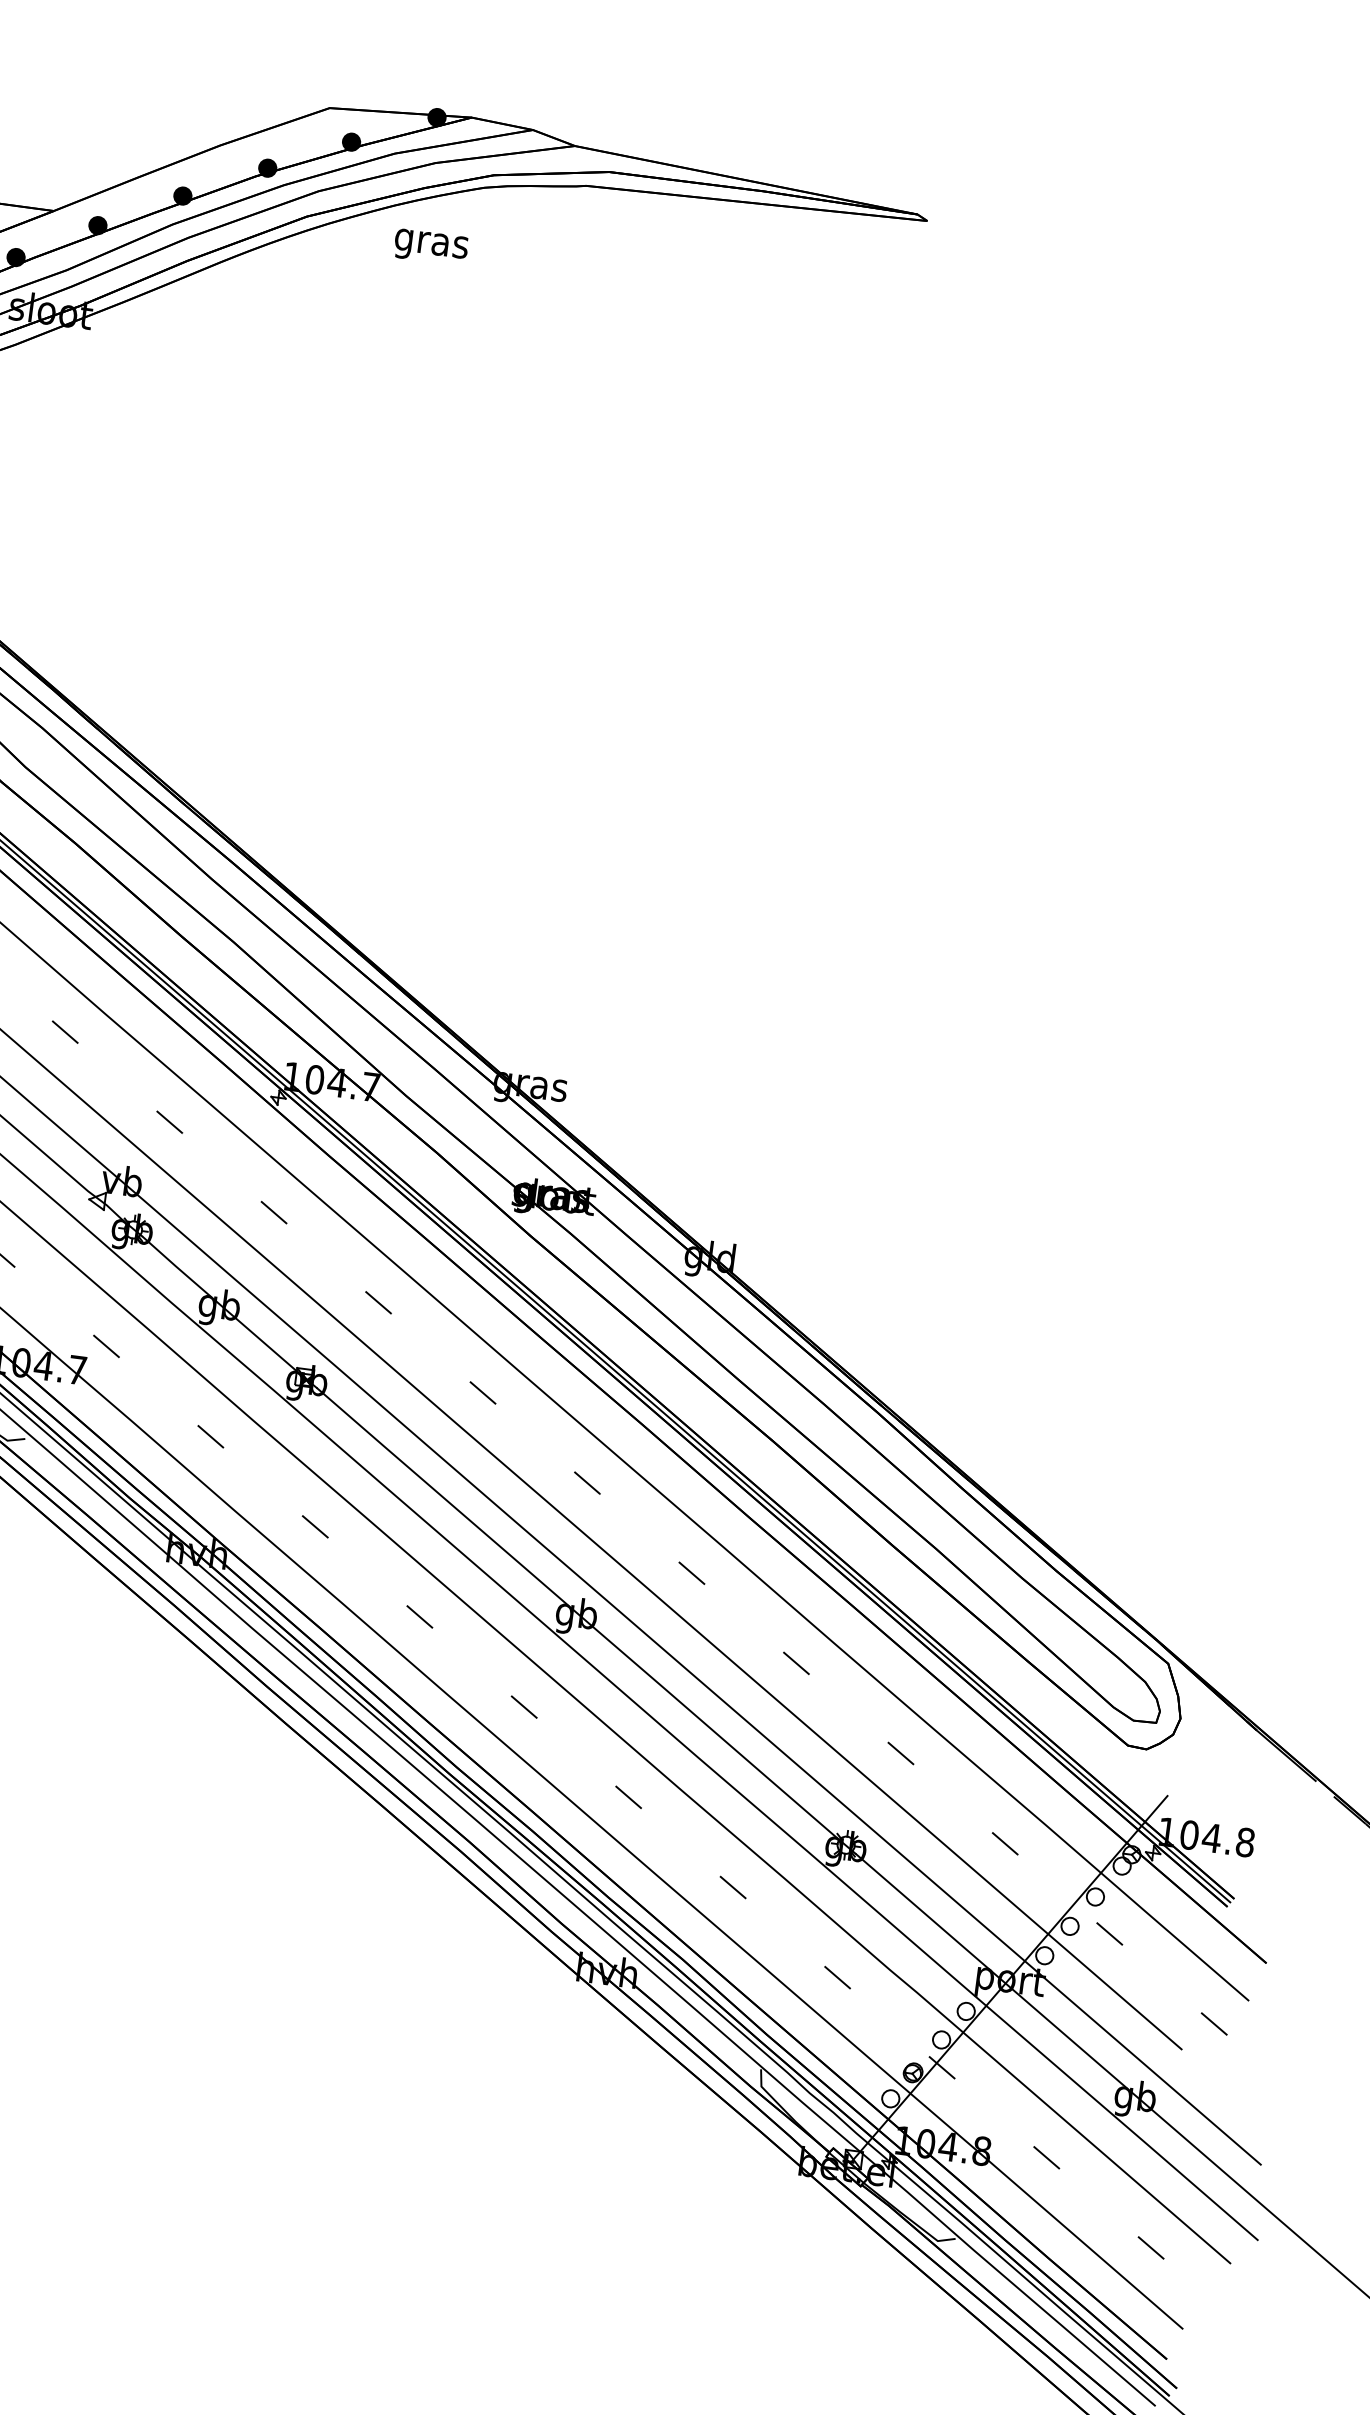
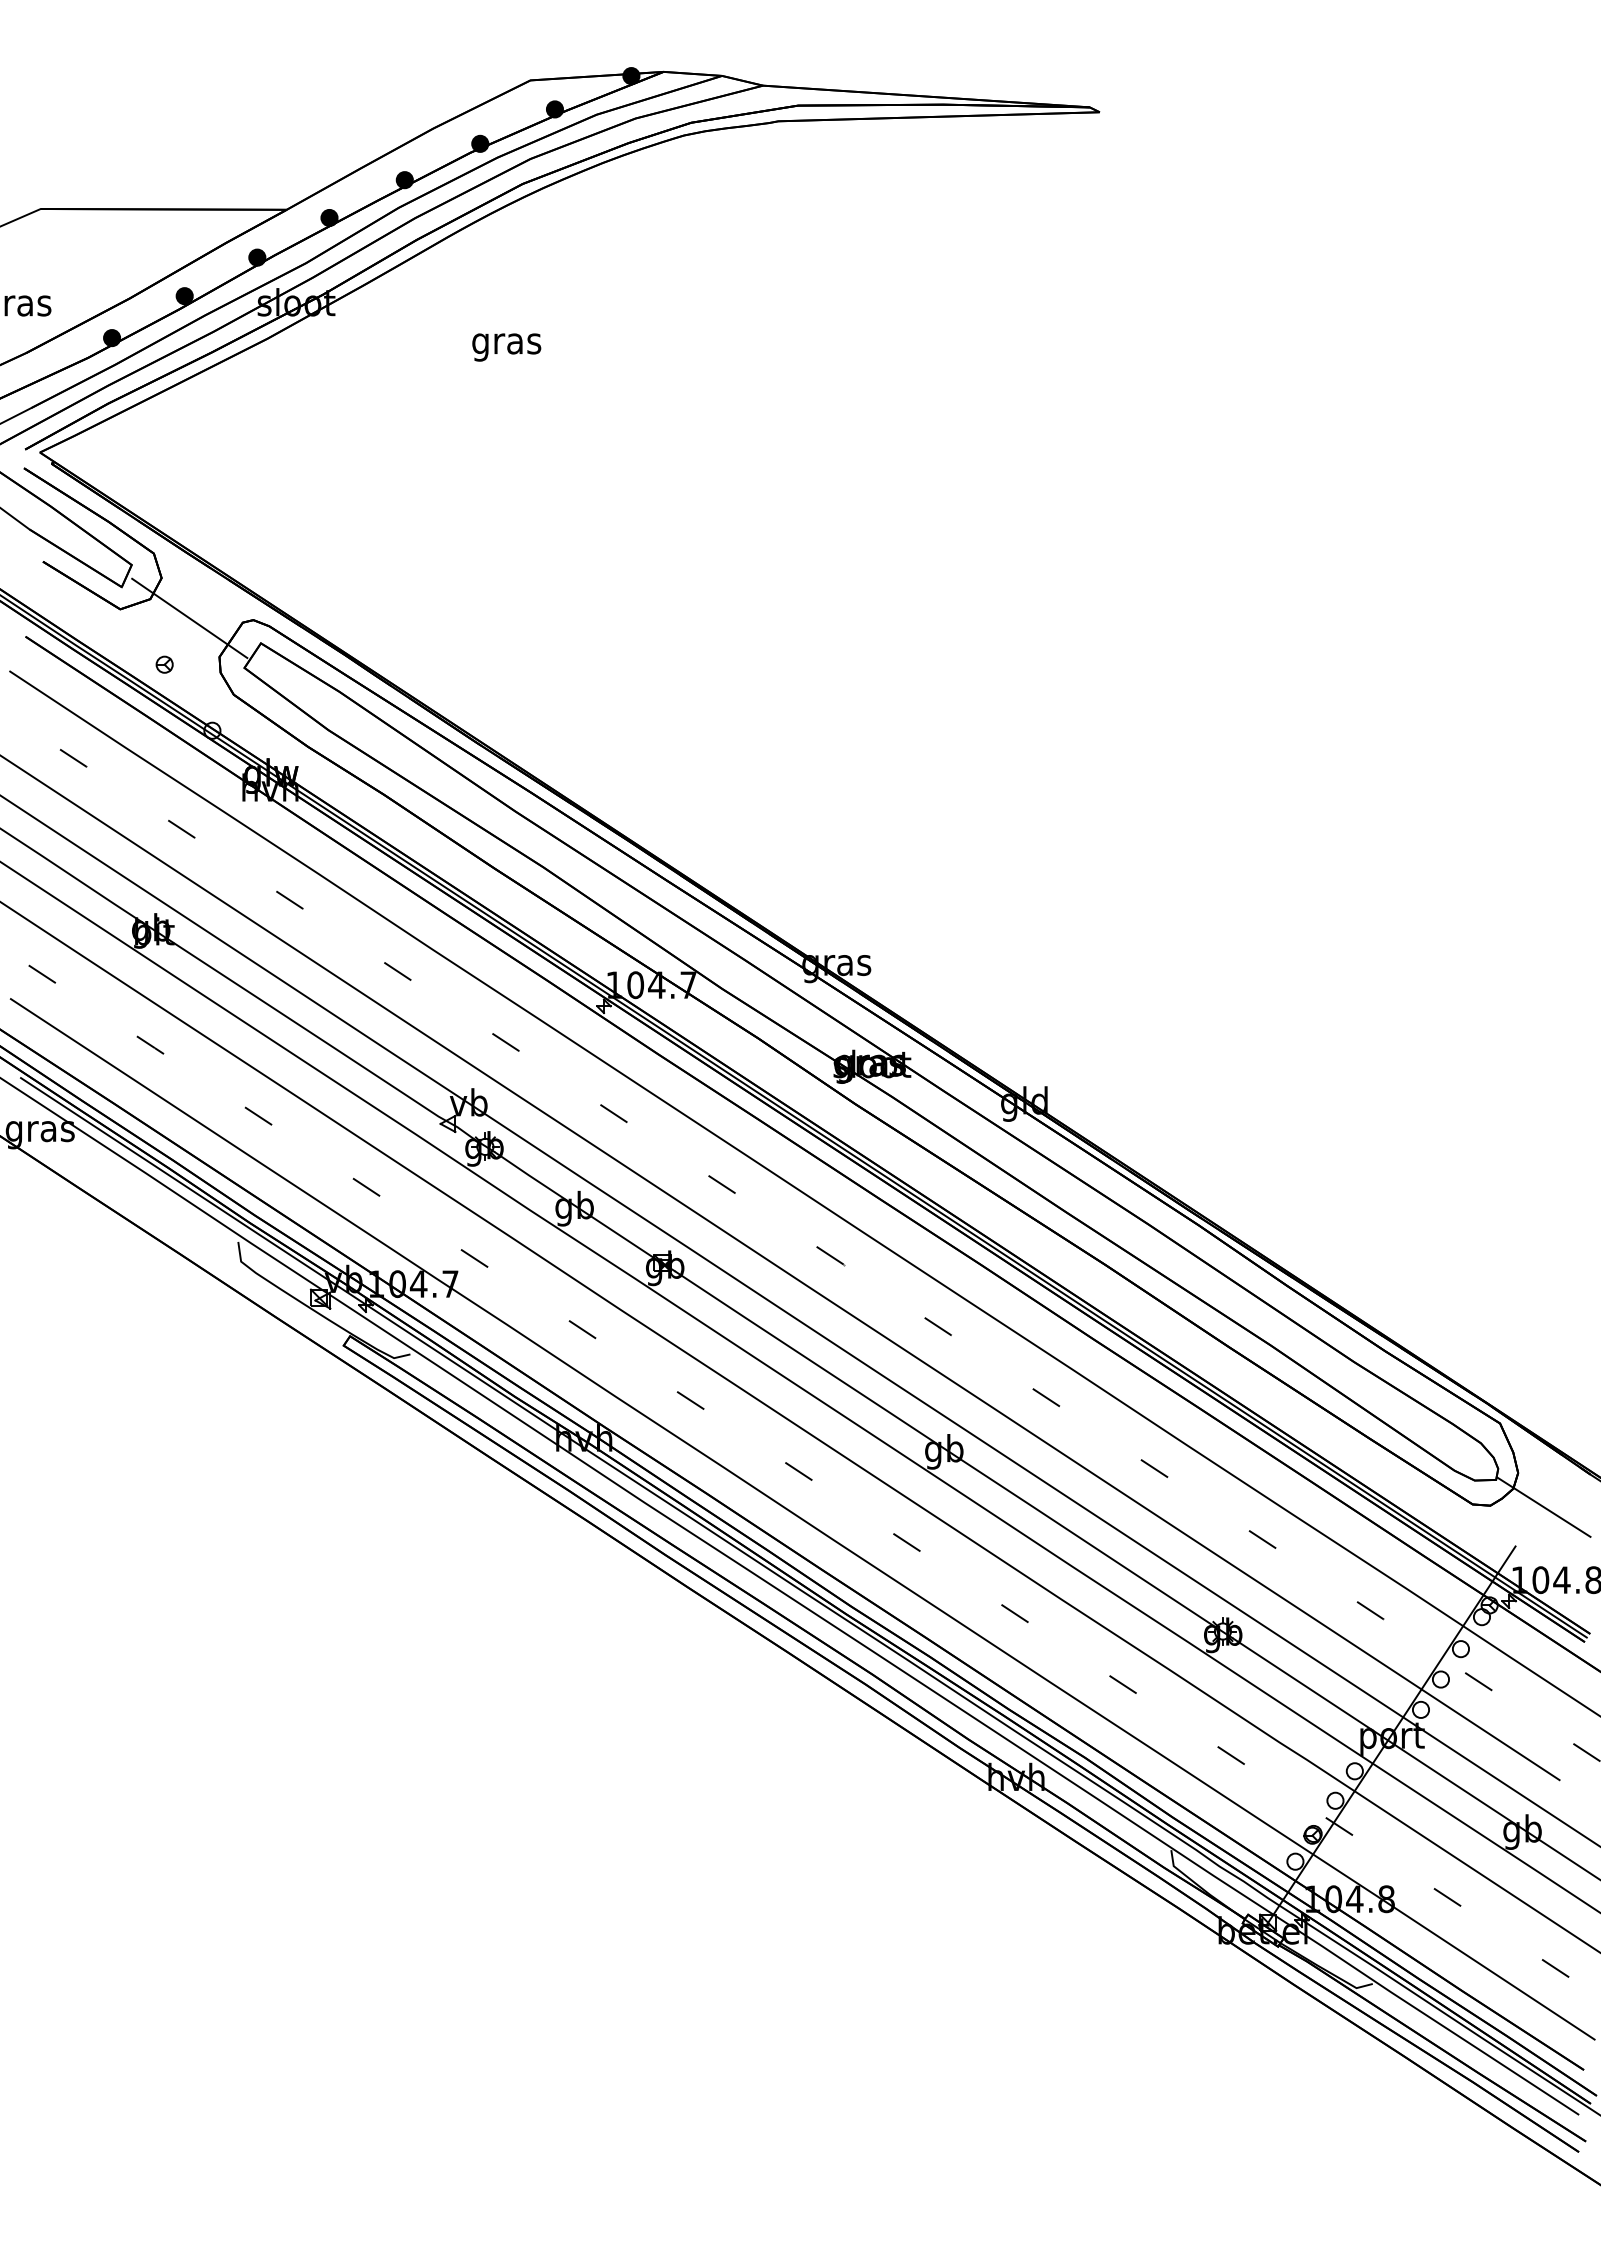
text: (430, 247) -> (506, 347), moved
line: (1202, 1757) -> (1543, 1506), added

